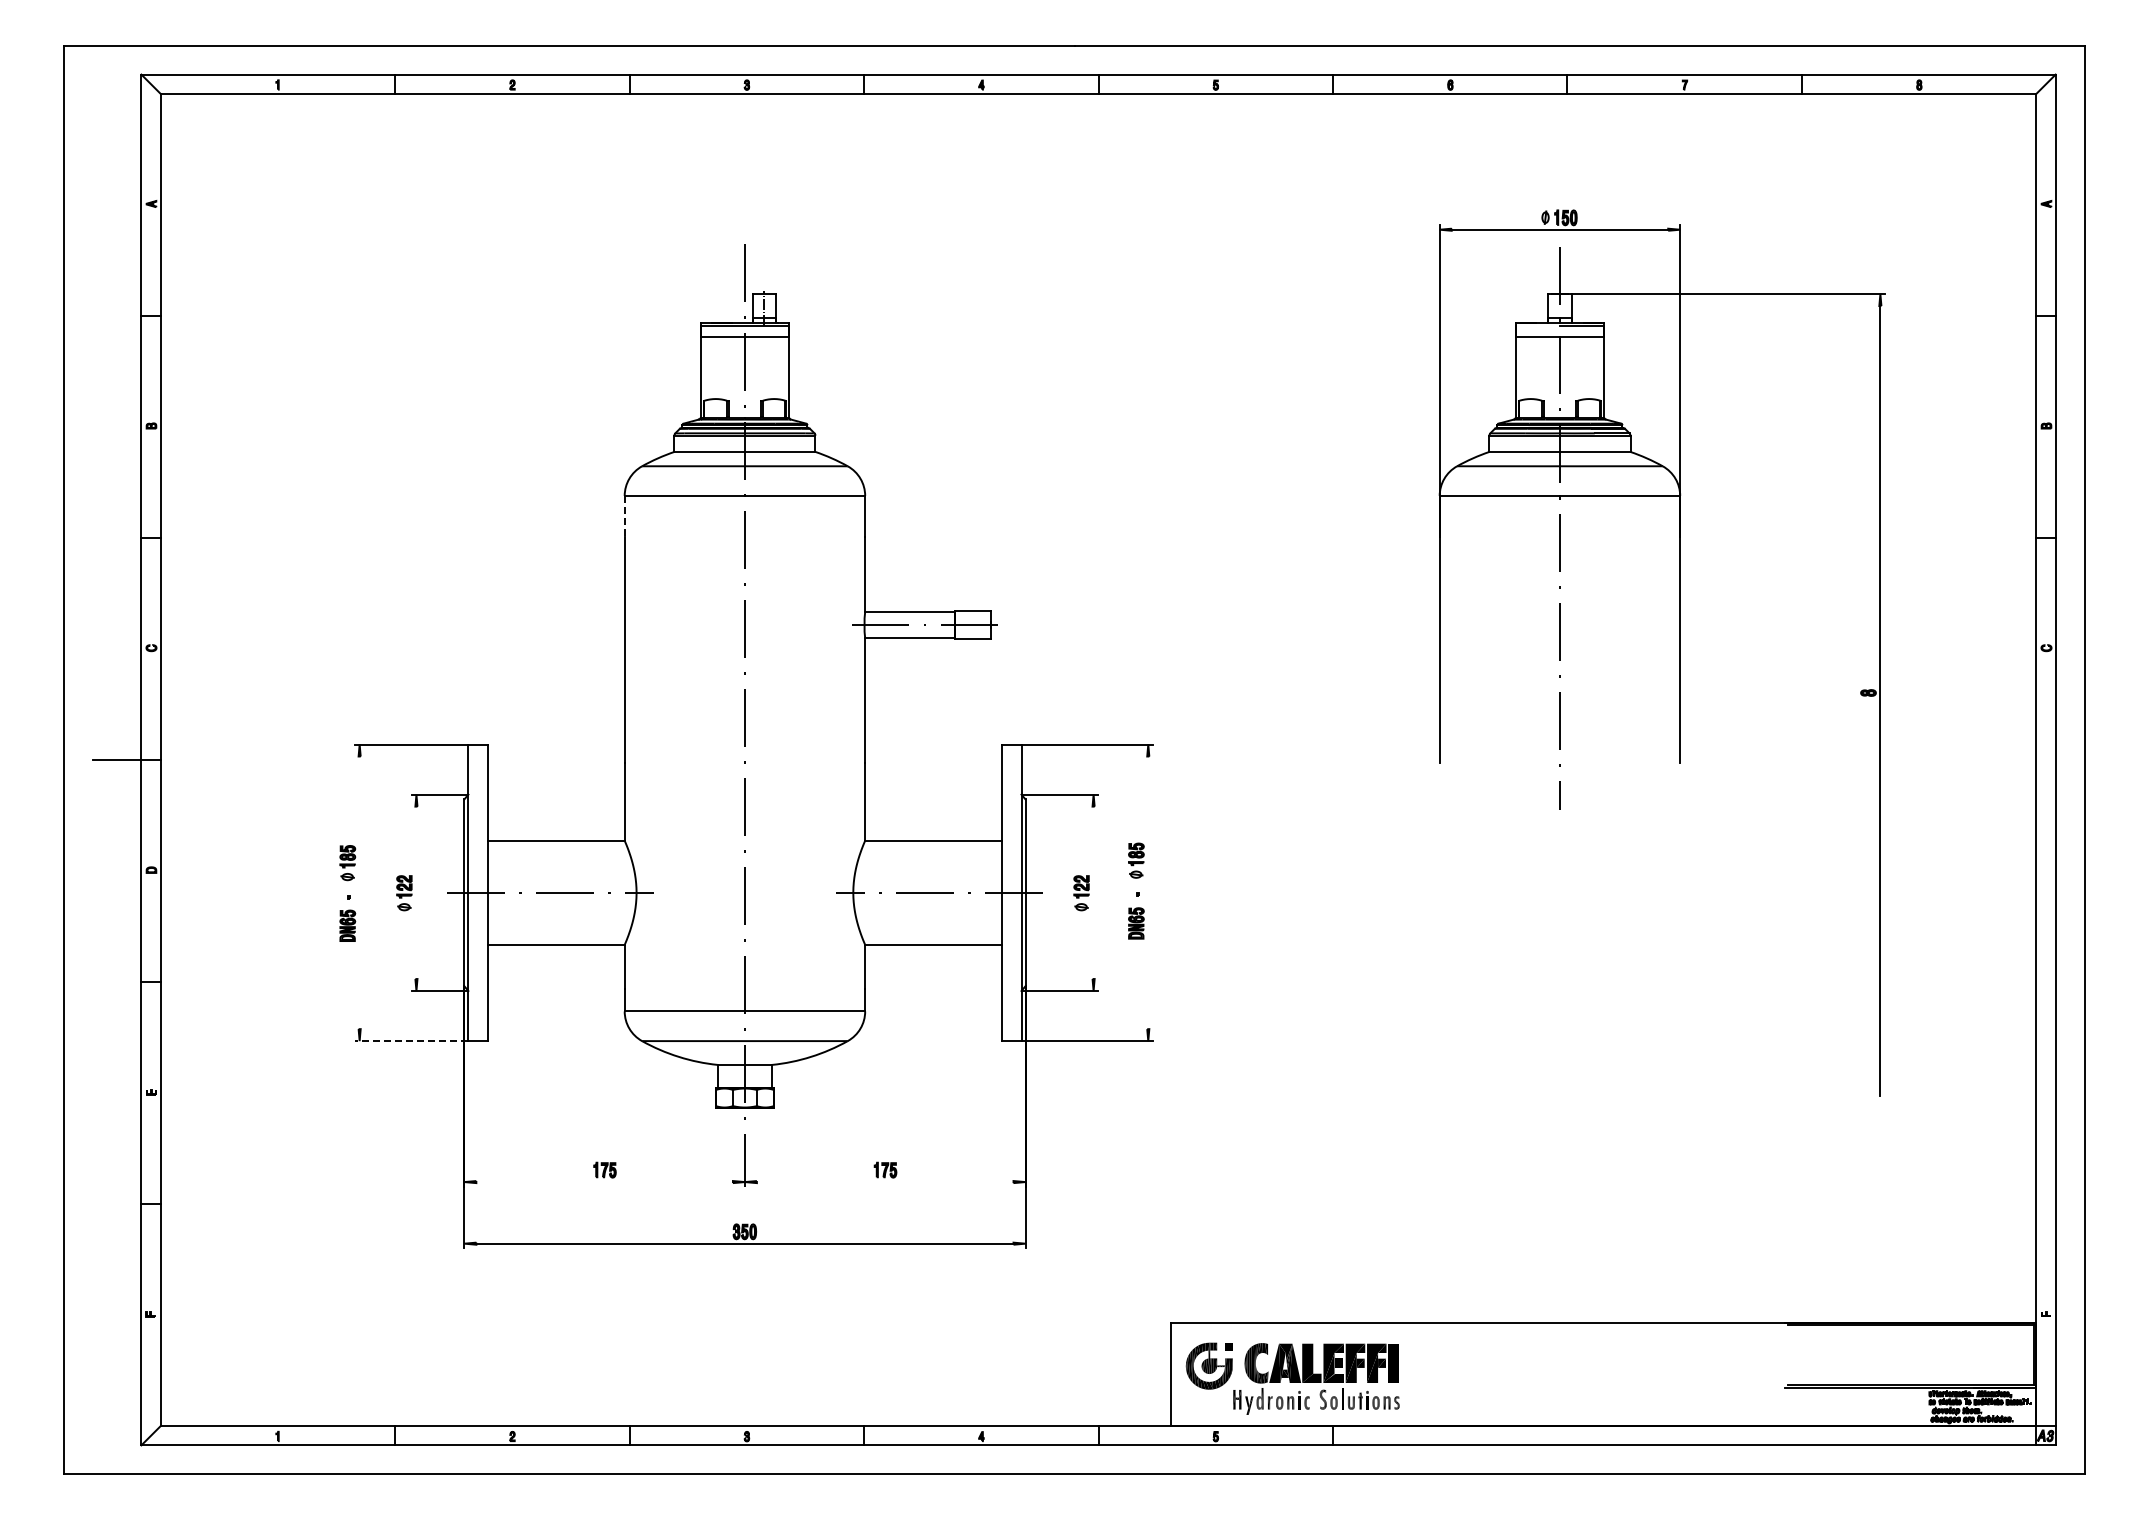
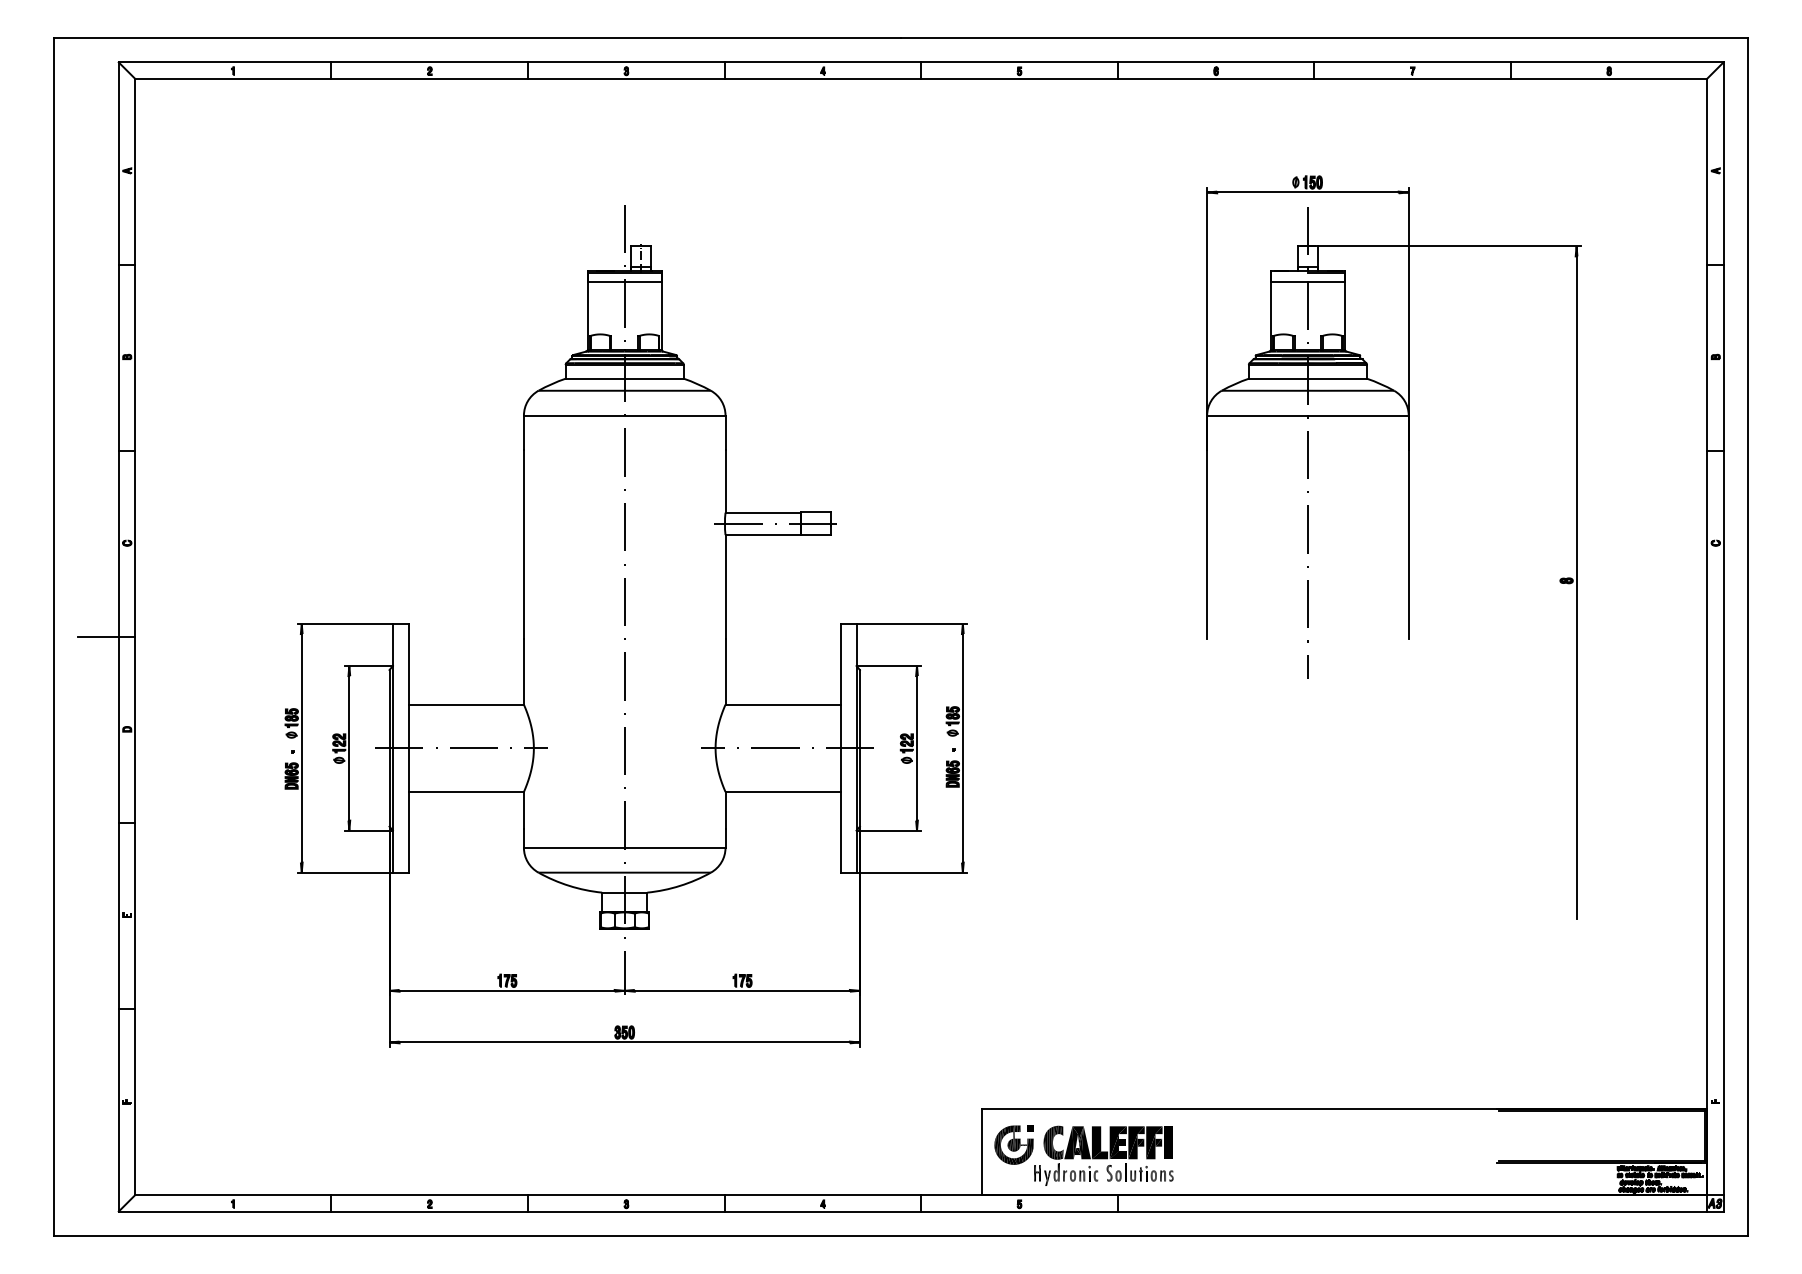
line: (624, 516) -> (523, 432), dashed -> solid
line: (359, 892) -> (301, 748), added
line: (416, 892) -> (349, 748), added
line: (1093, 892) -> (916, 748), added
line: (1148, 892) -> (963, 748), added
line: (411, 1041) -> (345, 872), dashed -> solid
line: (604, 1182) -> (506, 991), added
line: (884, 1182) -> (741, 991), added

